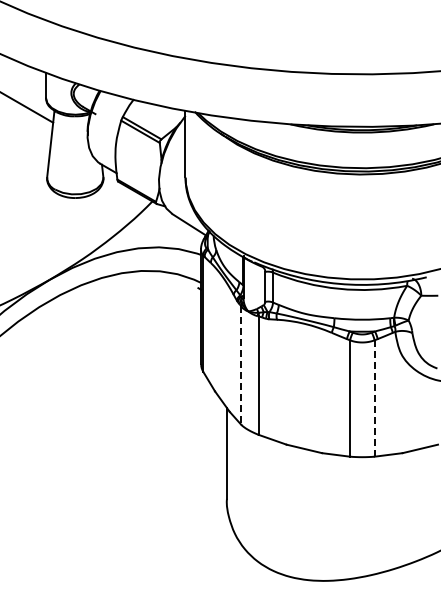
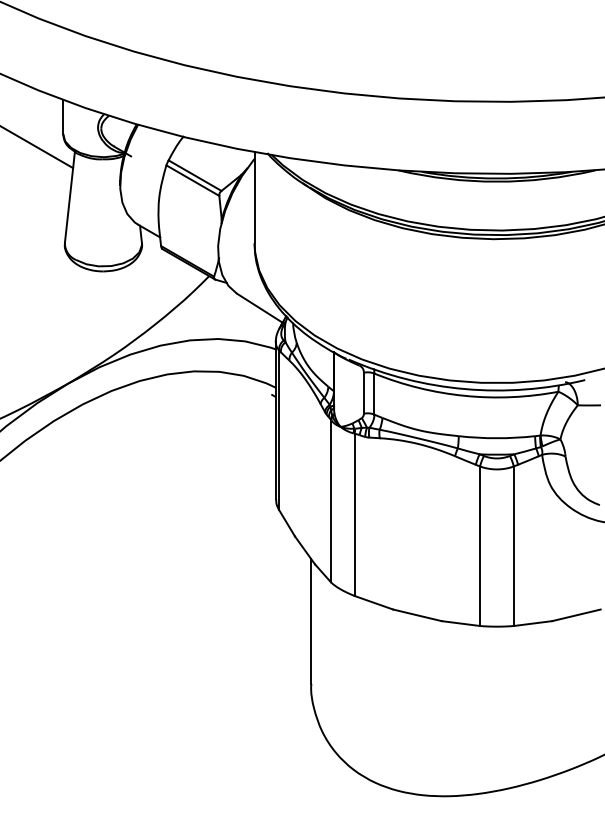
line: (241, 366) -> (331, 502), dashed -> solid
line: (374, 398) -> (513, 546), dashed -> solid

